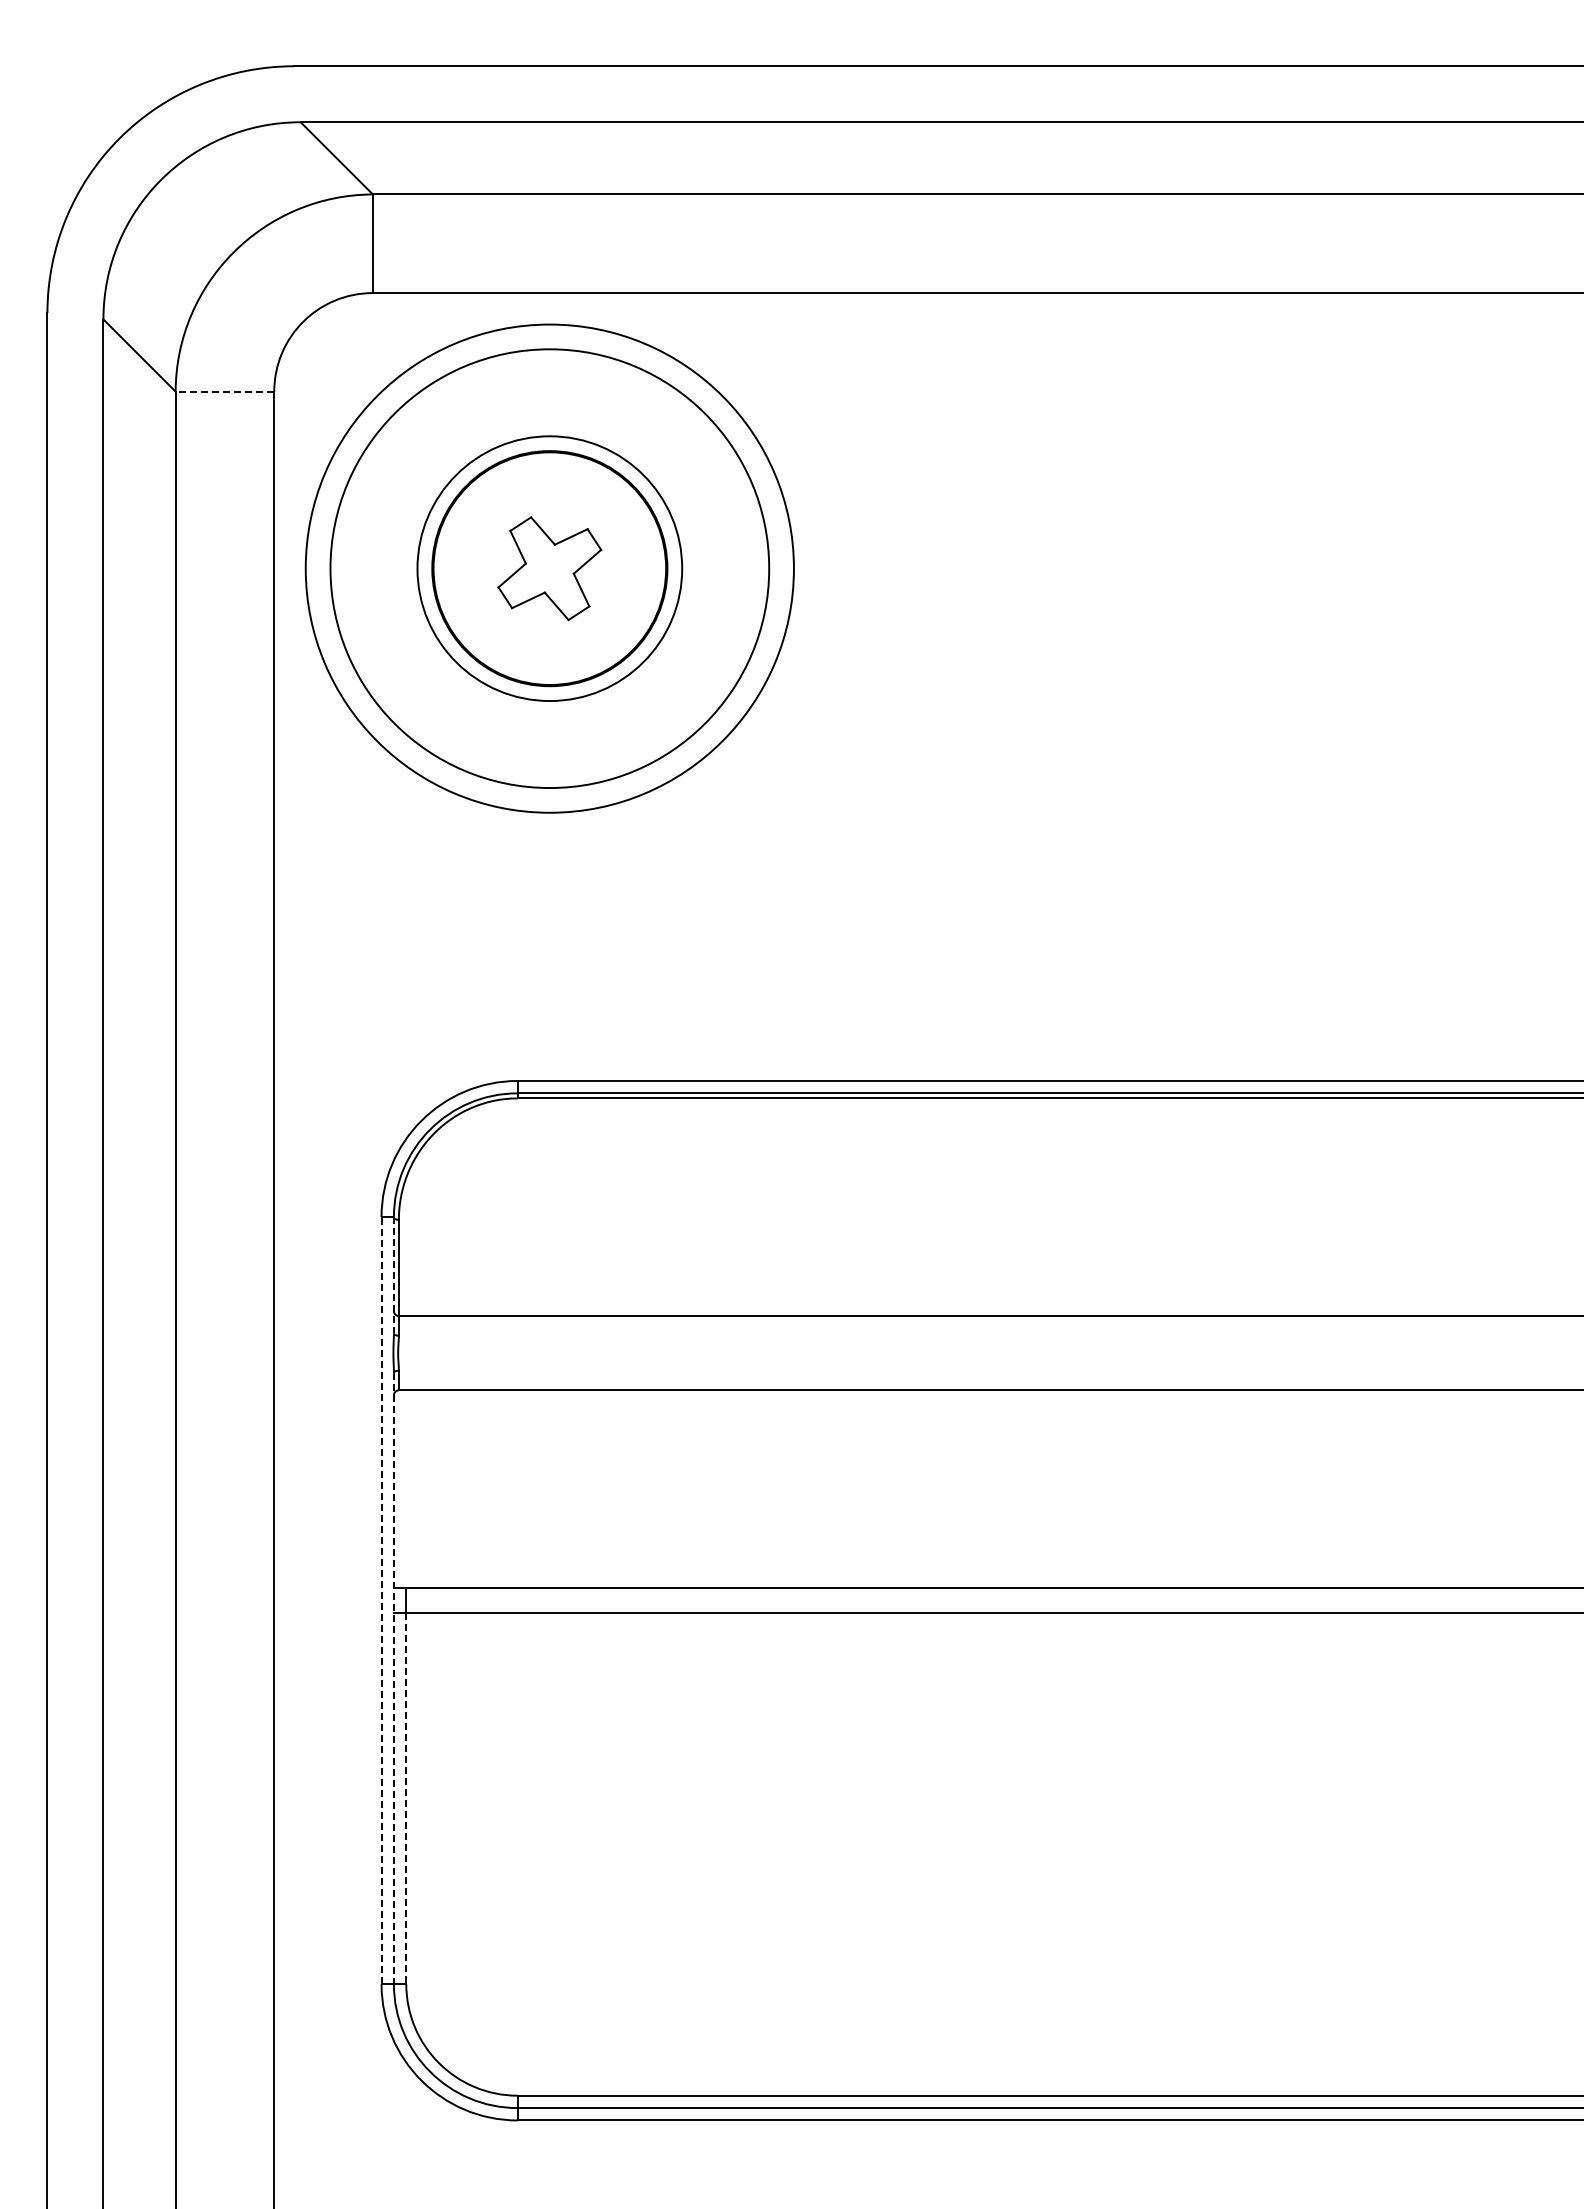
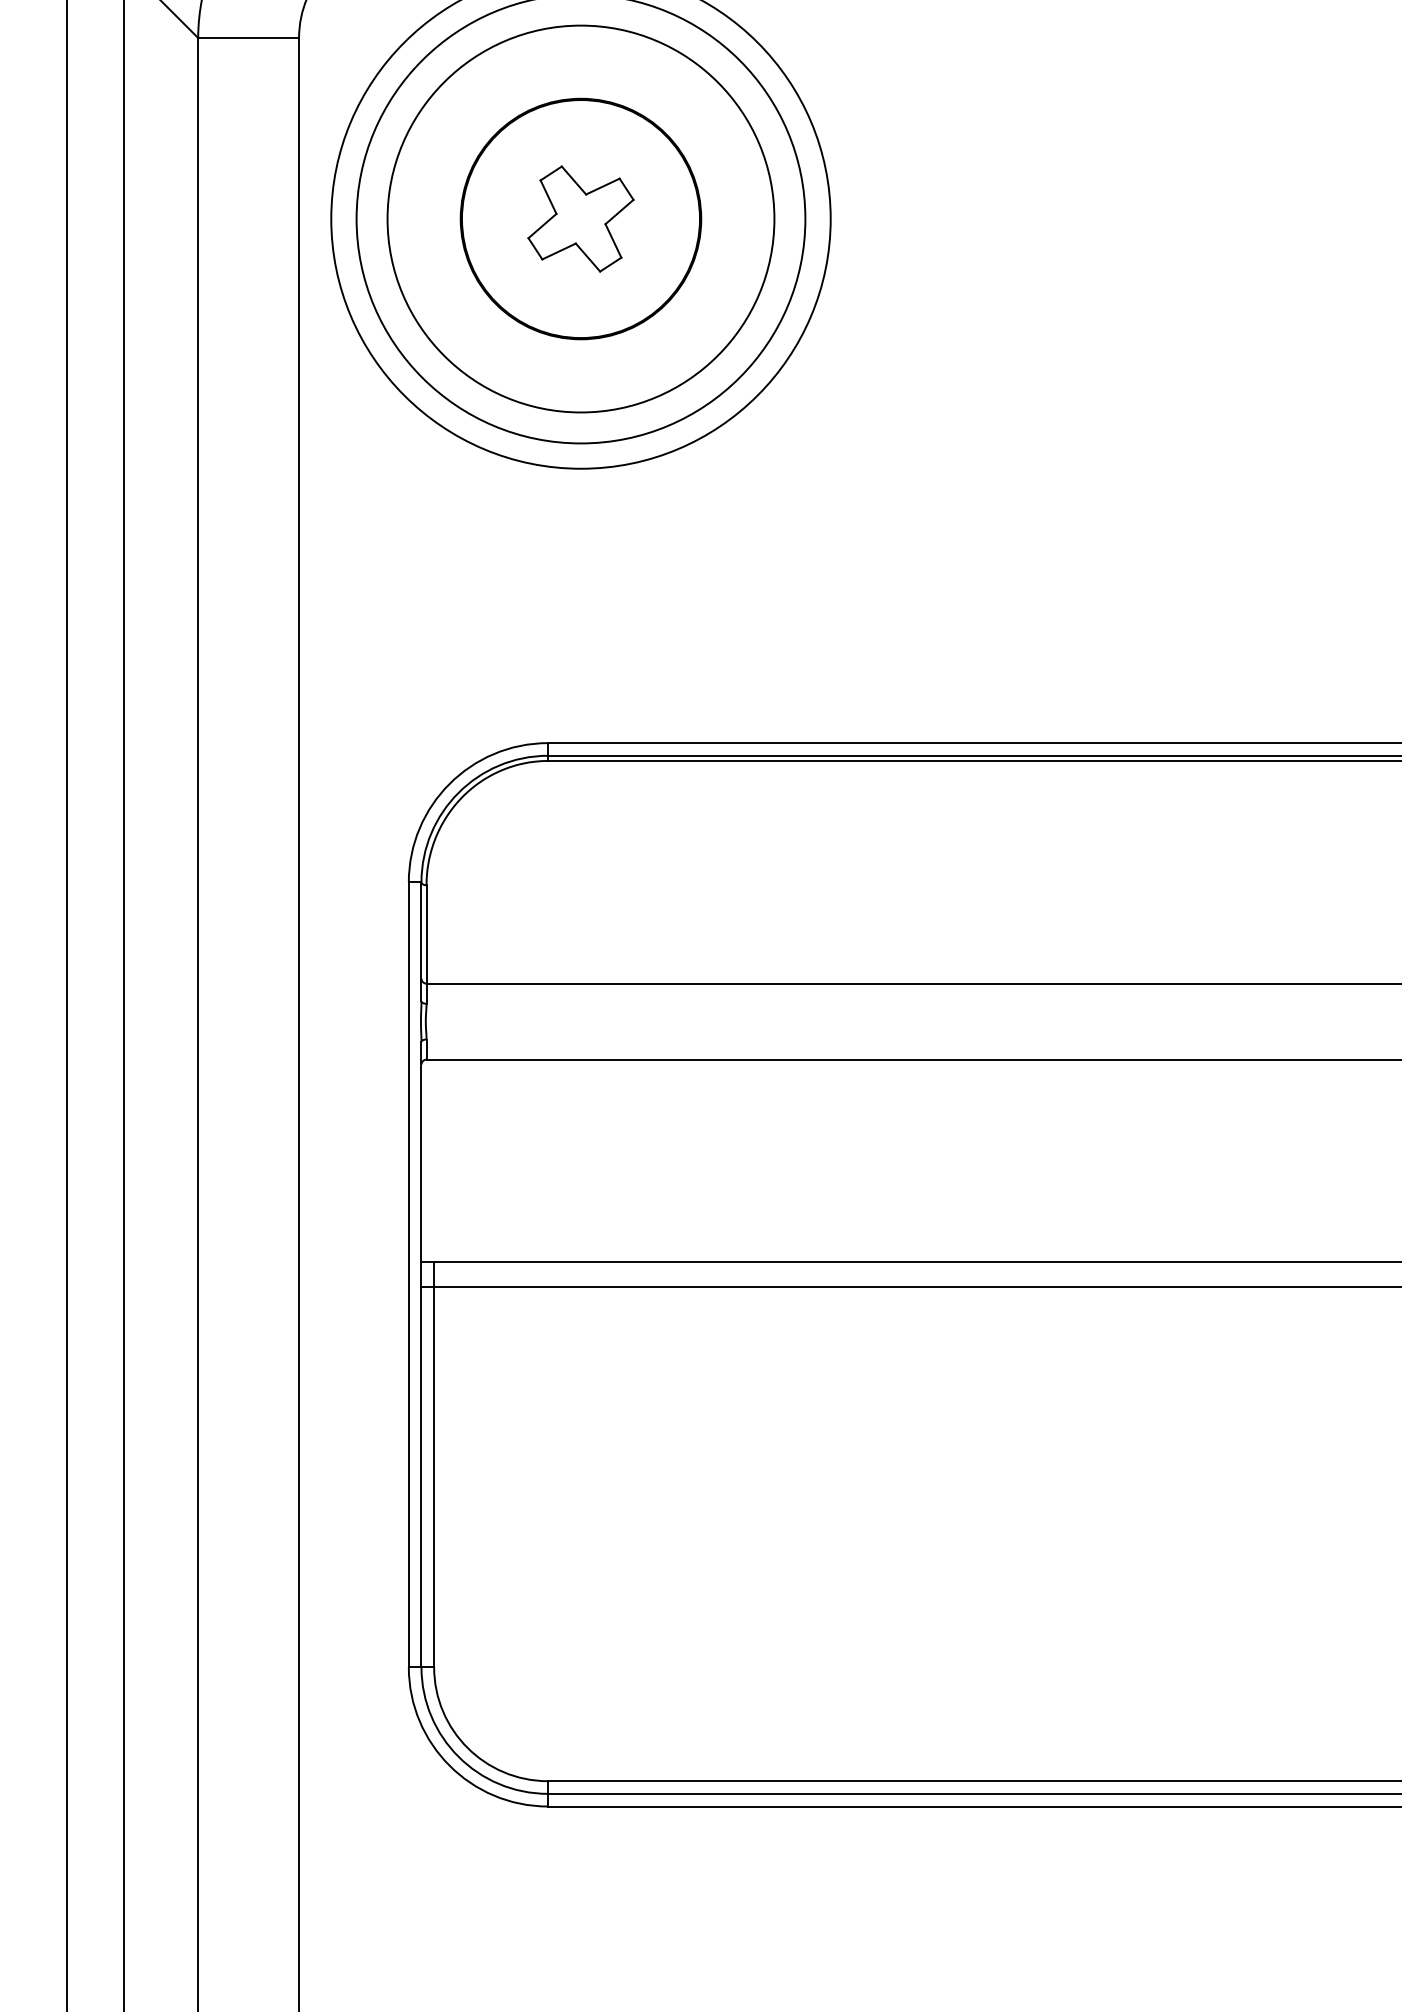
line: (224, 391) -> (248, 37), dashed -> solid
circle: (549, 568) -> (580, 218), size x1.43
line: (393, 1275) -> (421, 942), dashed -> solid
line: (381, 1600) -> (408, 1274), dashed -> solid
line: (393, 1678) -> (421, 1354), dashed -> solid
line: (406, 1798) -> (434, 1477), dashed -> solid

